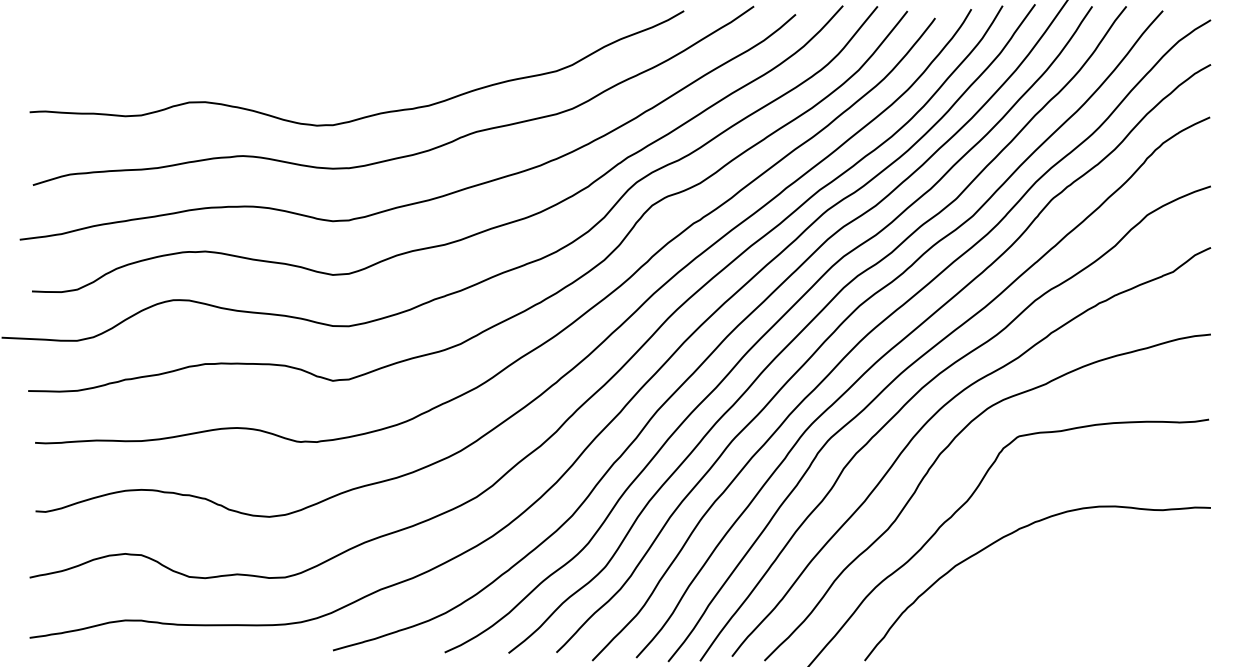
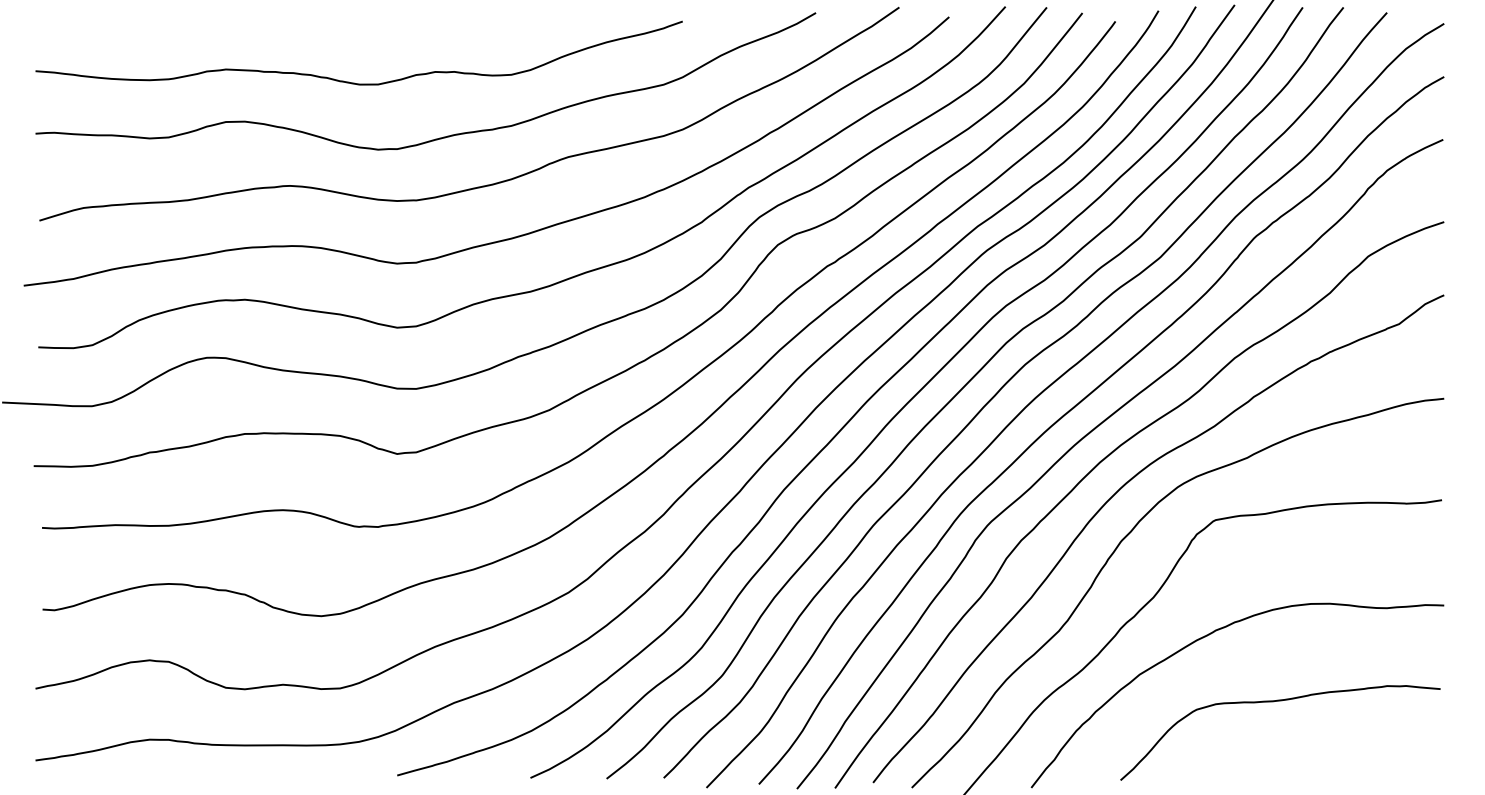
curve: (293, 68) -> (350, 81), added
curve: (1067, 589) -> (1273, 702), added

